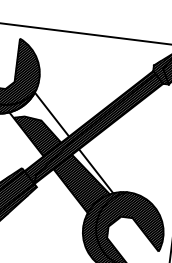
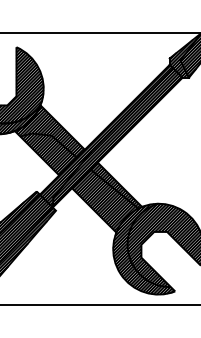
hatch: (40, 115) -> (49, 130), added
hatch: (93, 171) -> (116, 185), added

